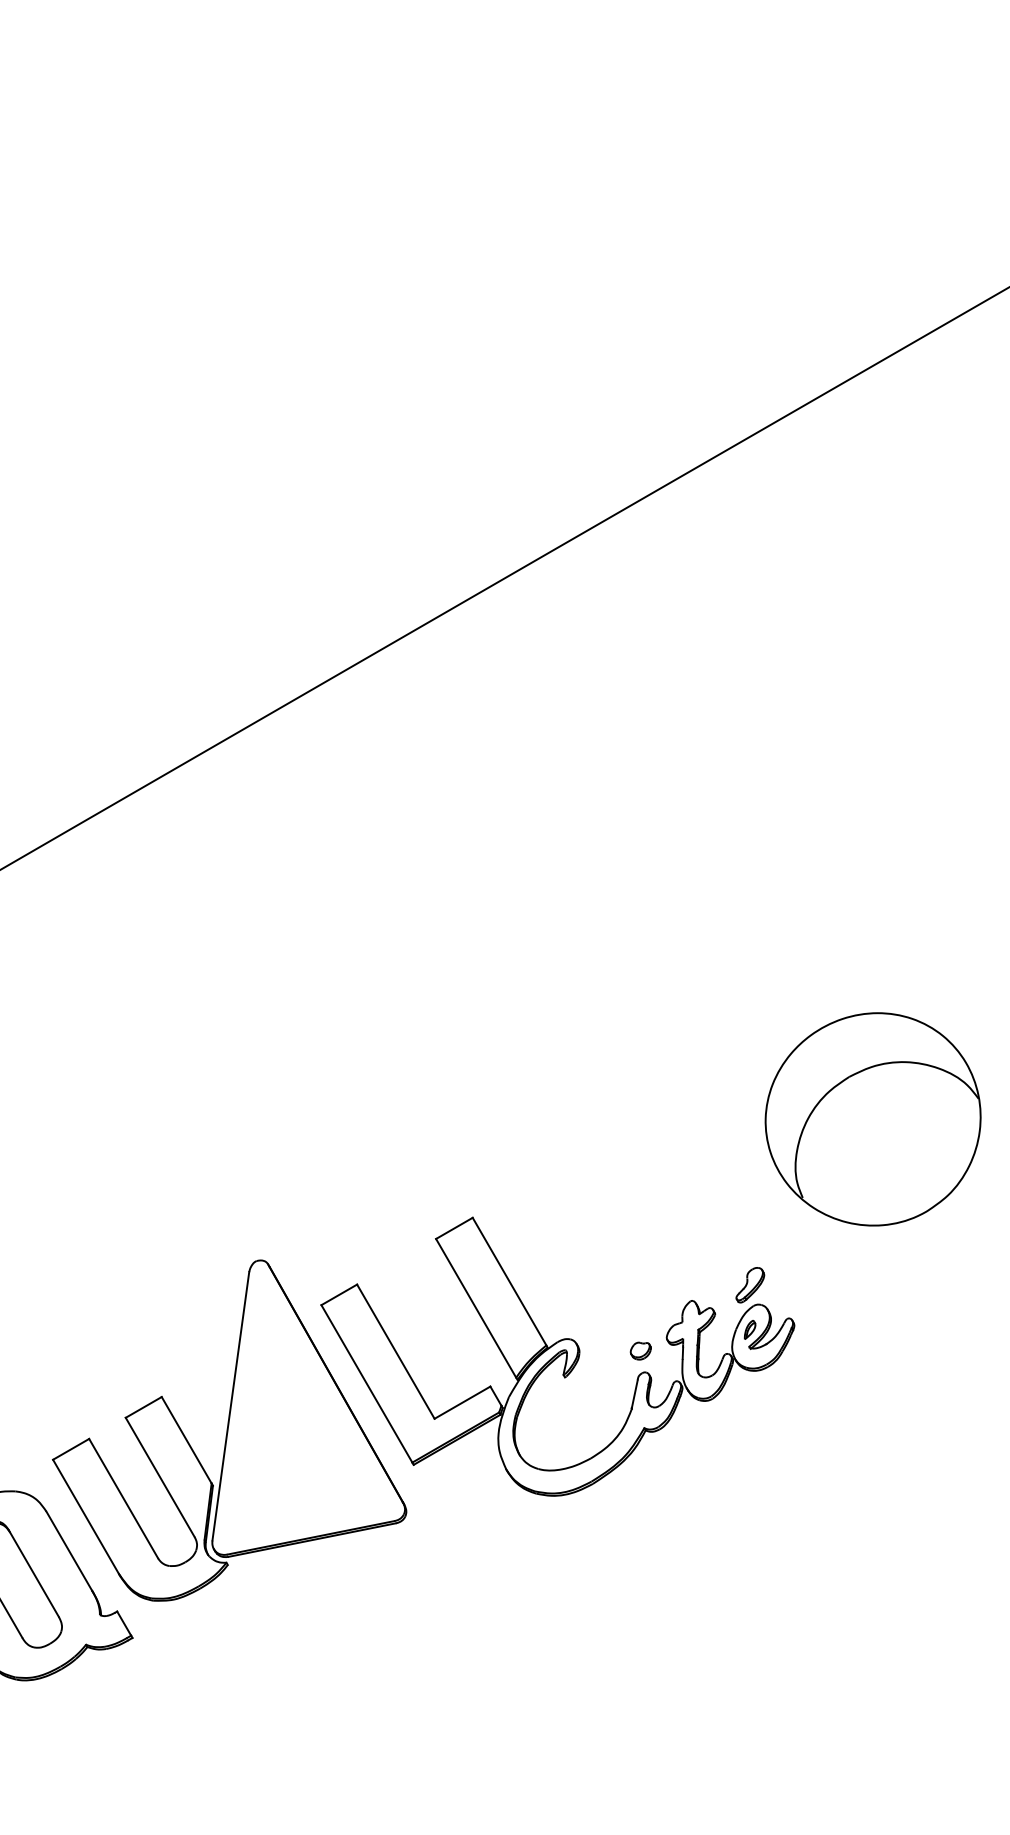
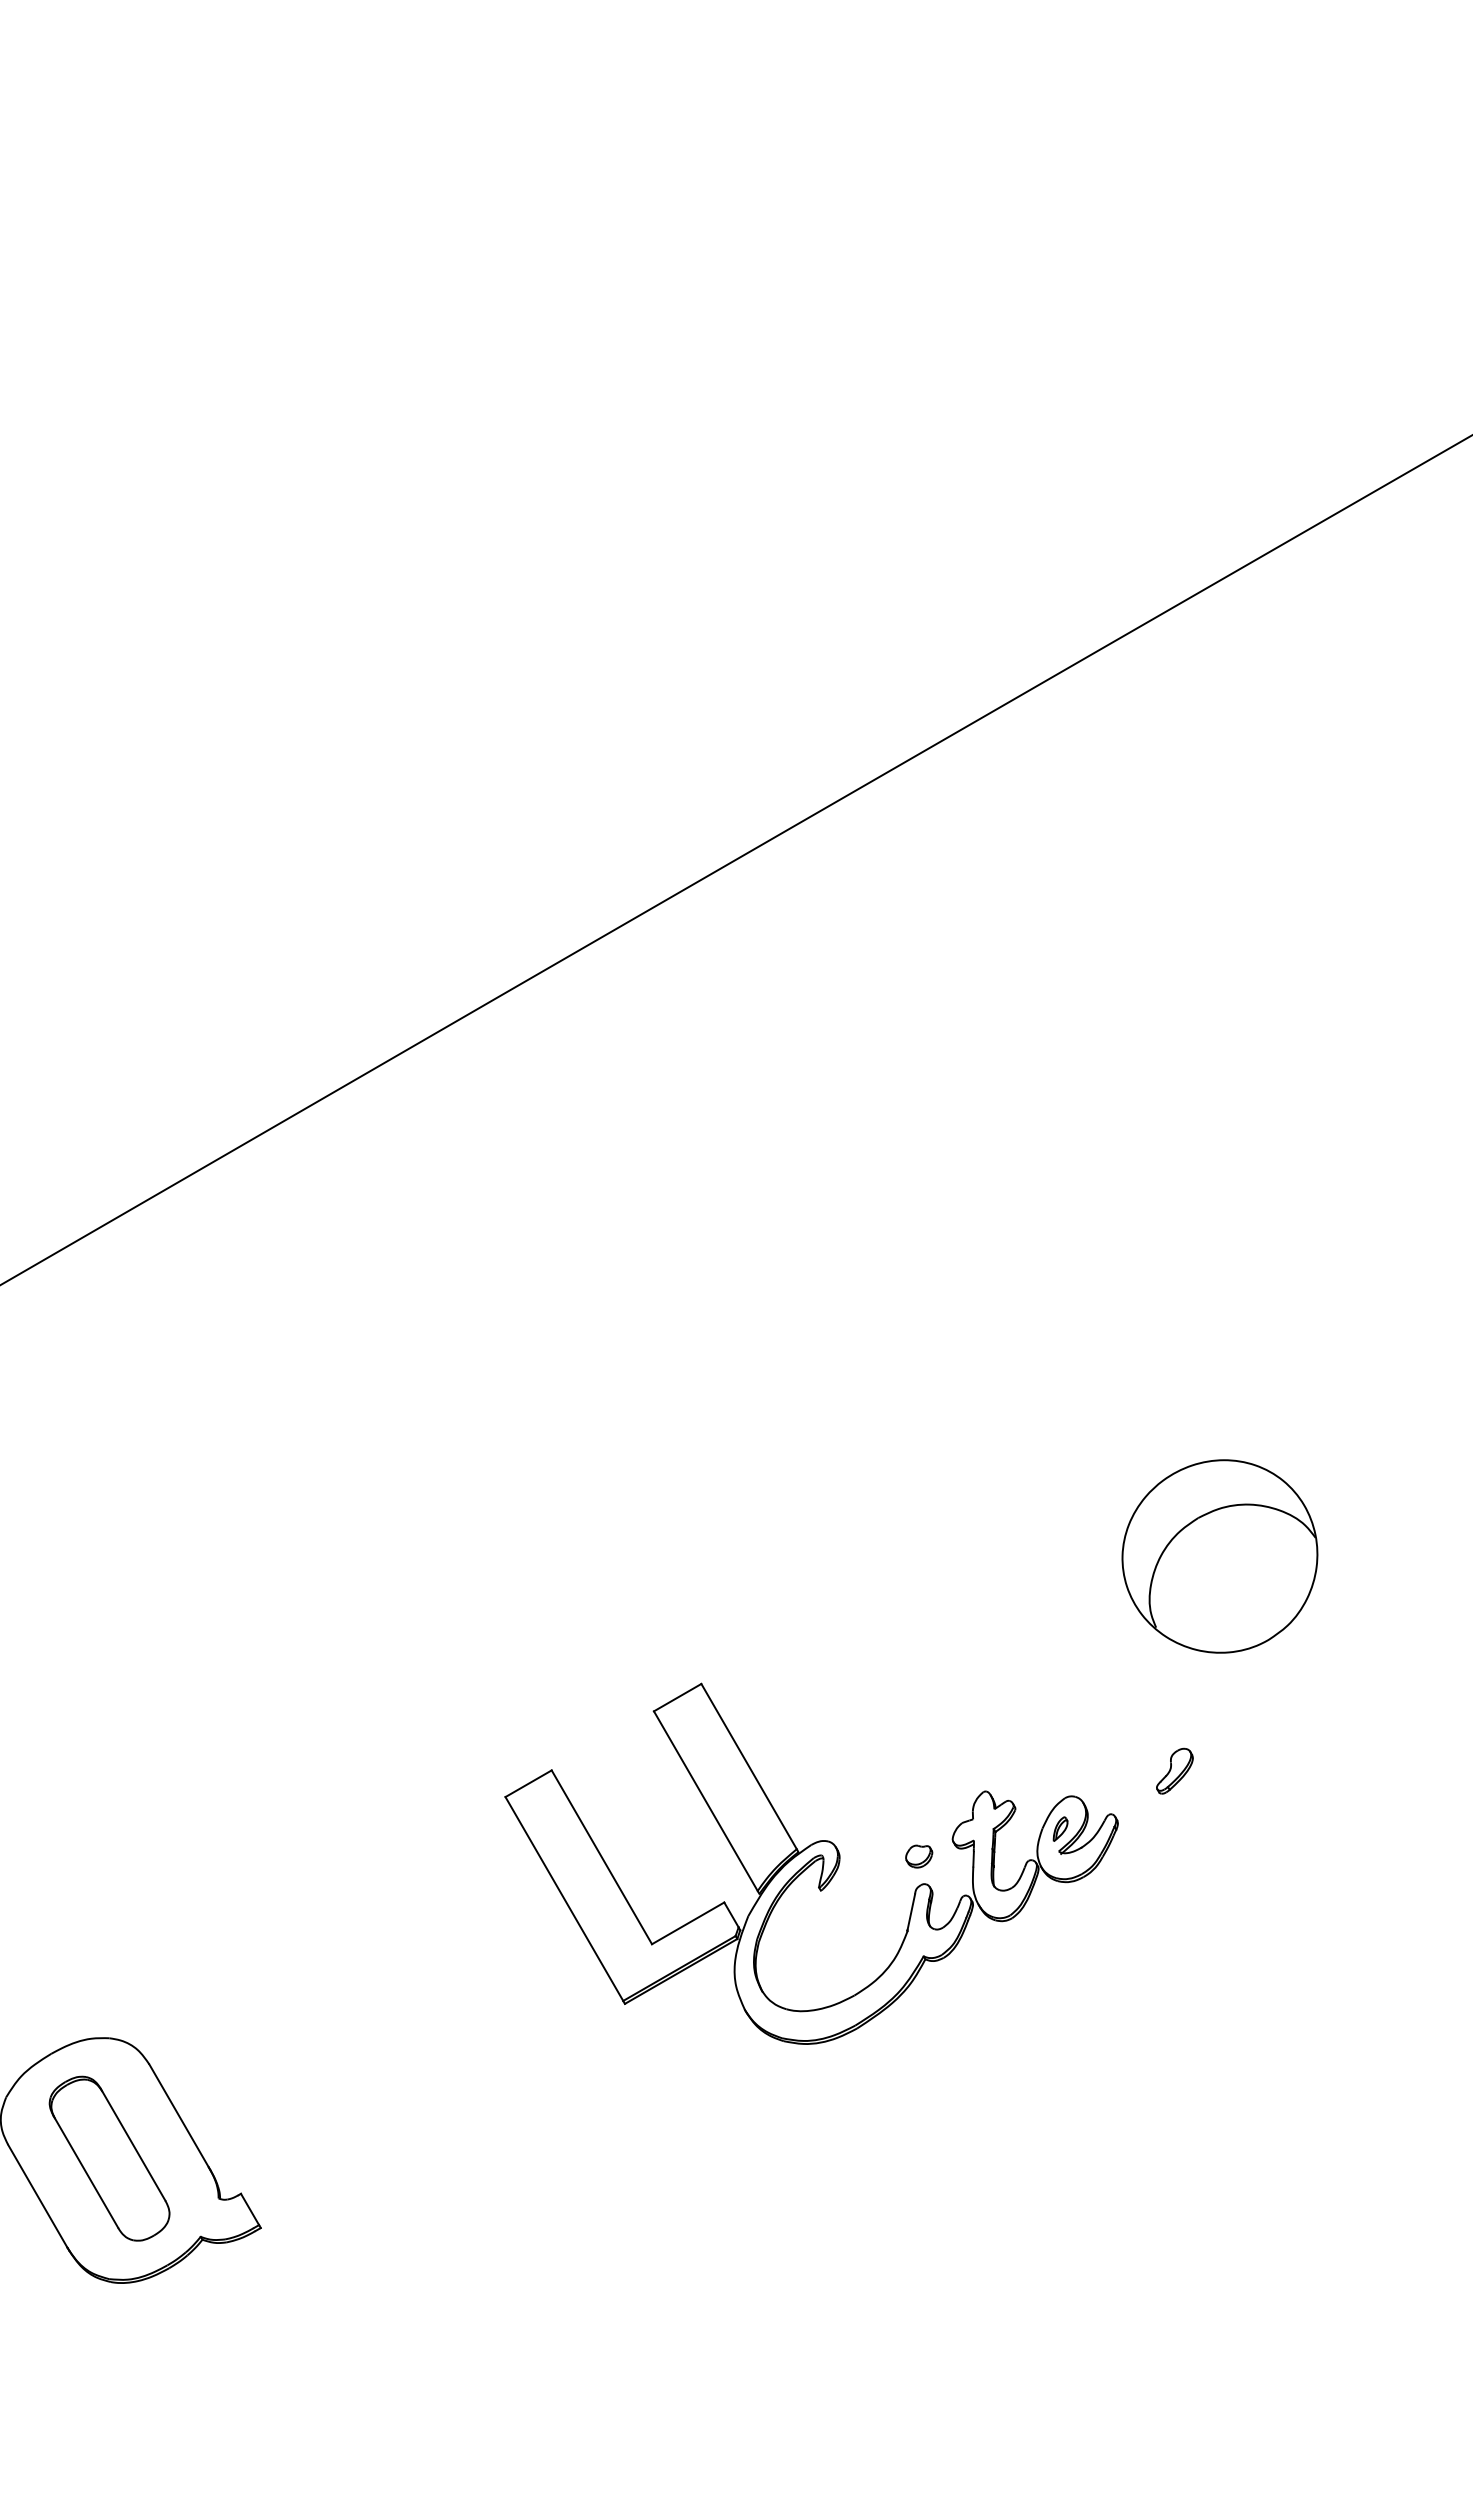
part: (872, 1119) -> (1219, 1556), size x0.7
part: (750, 1284) -> (1174, 1770), moved
part: (229, 1430) -> (386, 1959), removed

